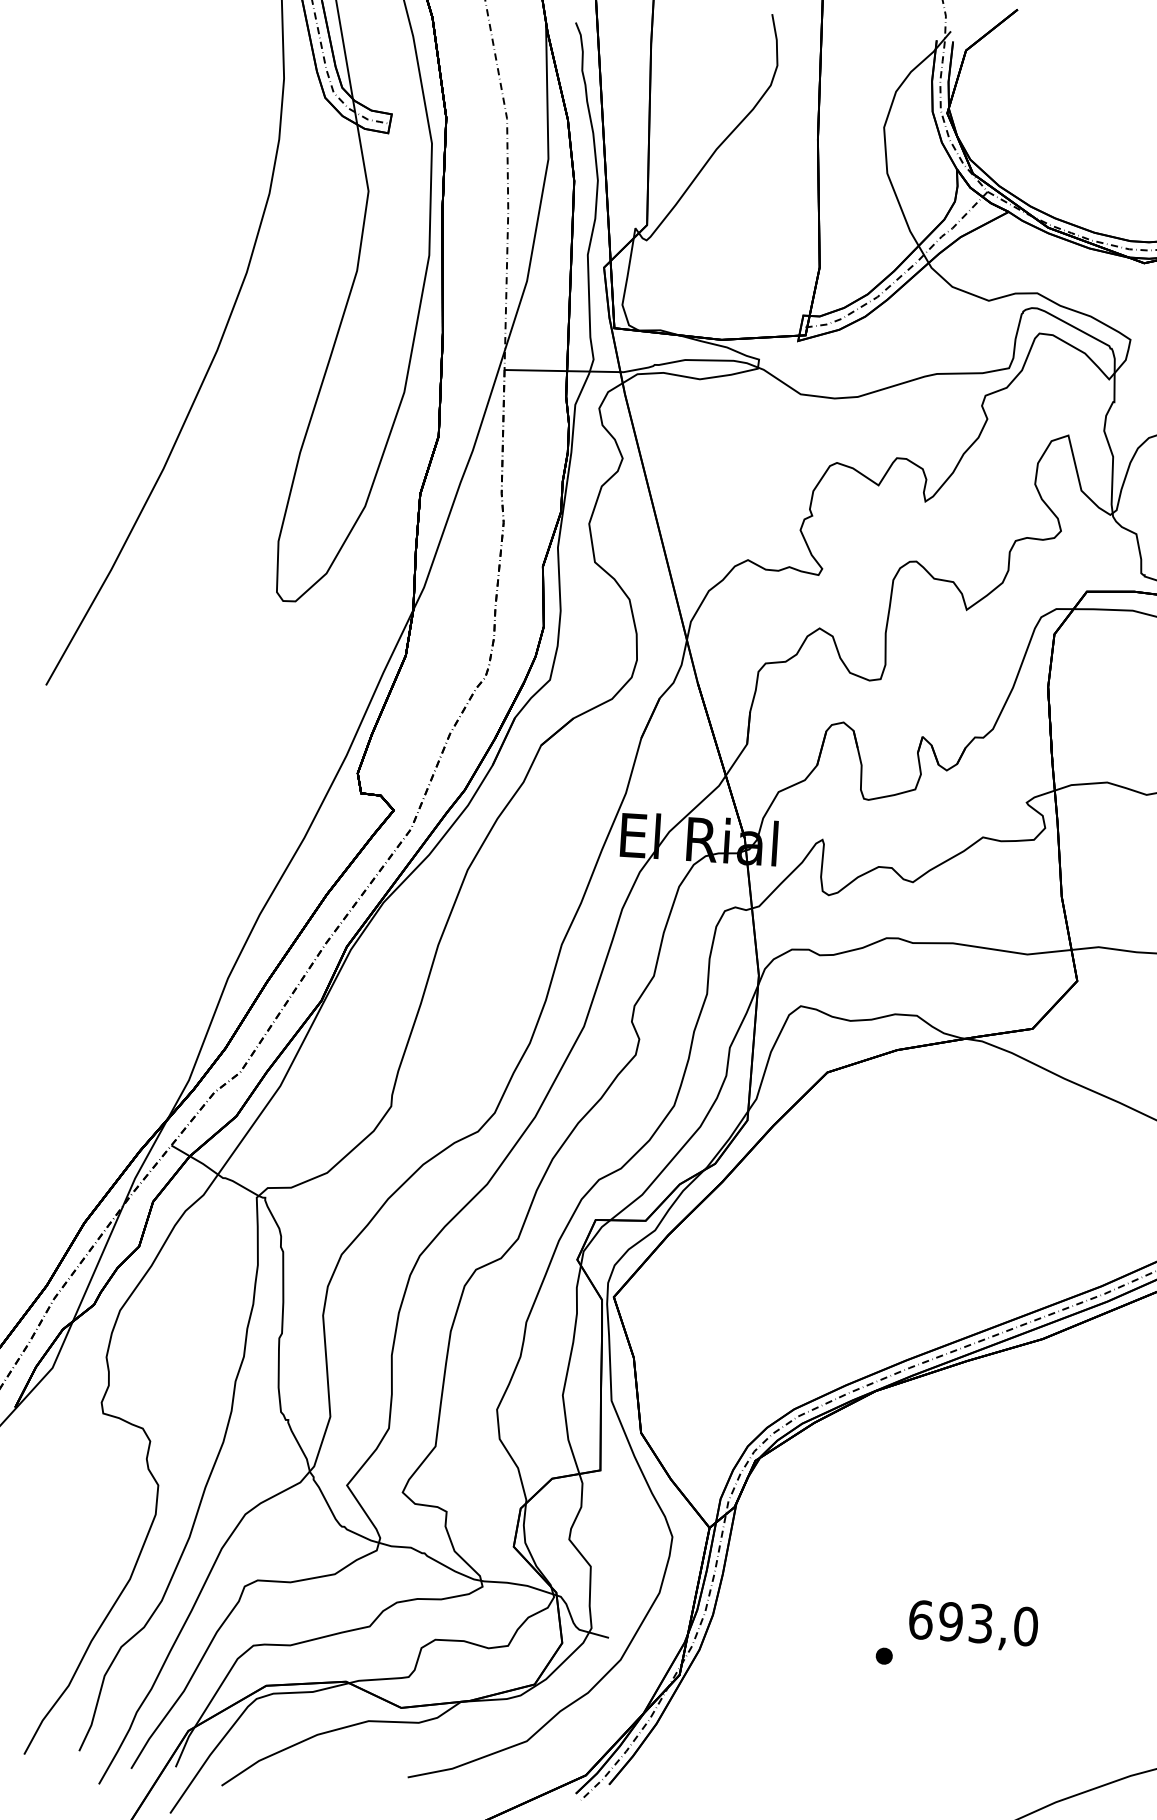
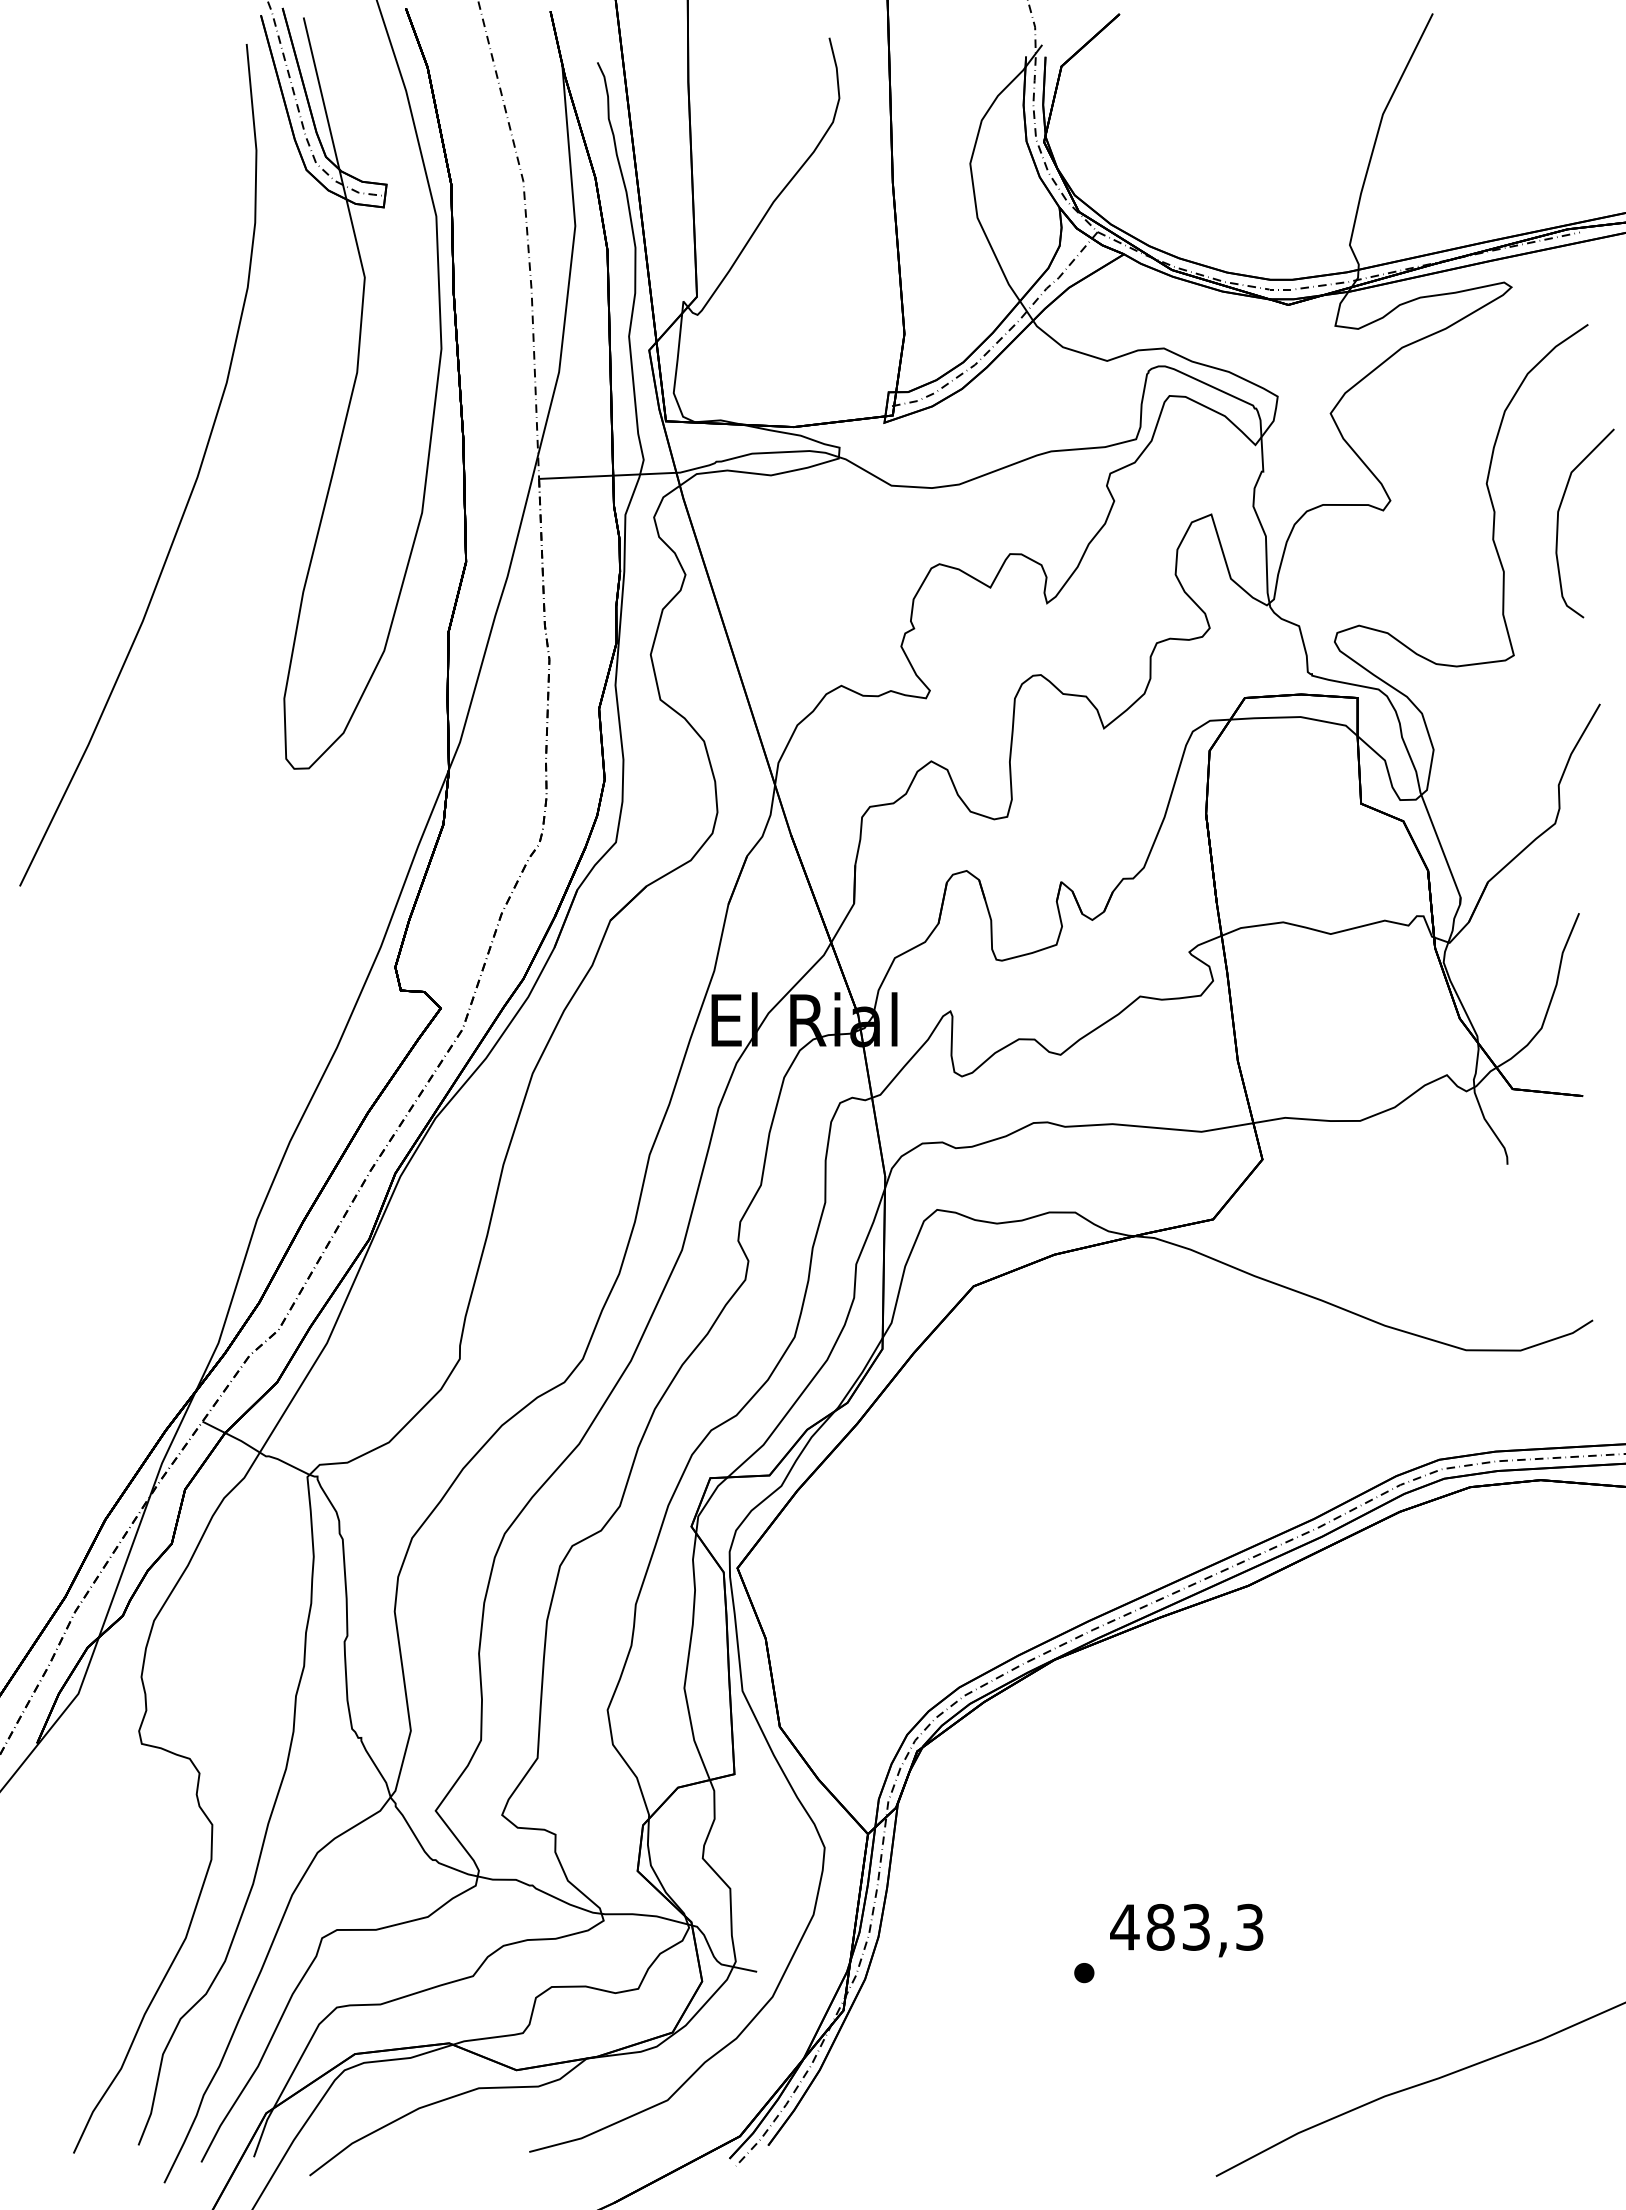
text: (973, 1622) -> (1187, 1926), 693,0 -> 483,3

